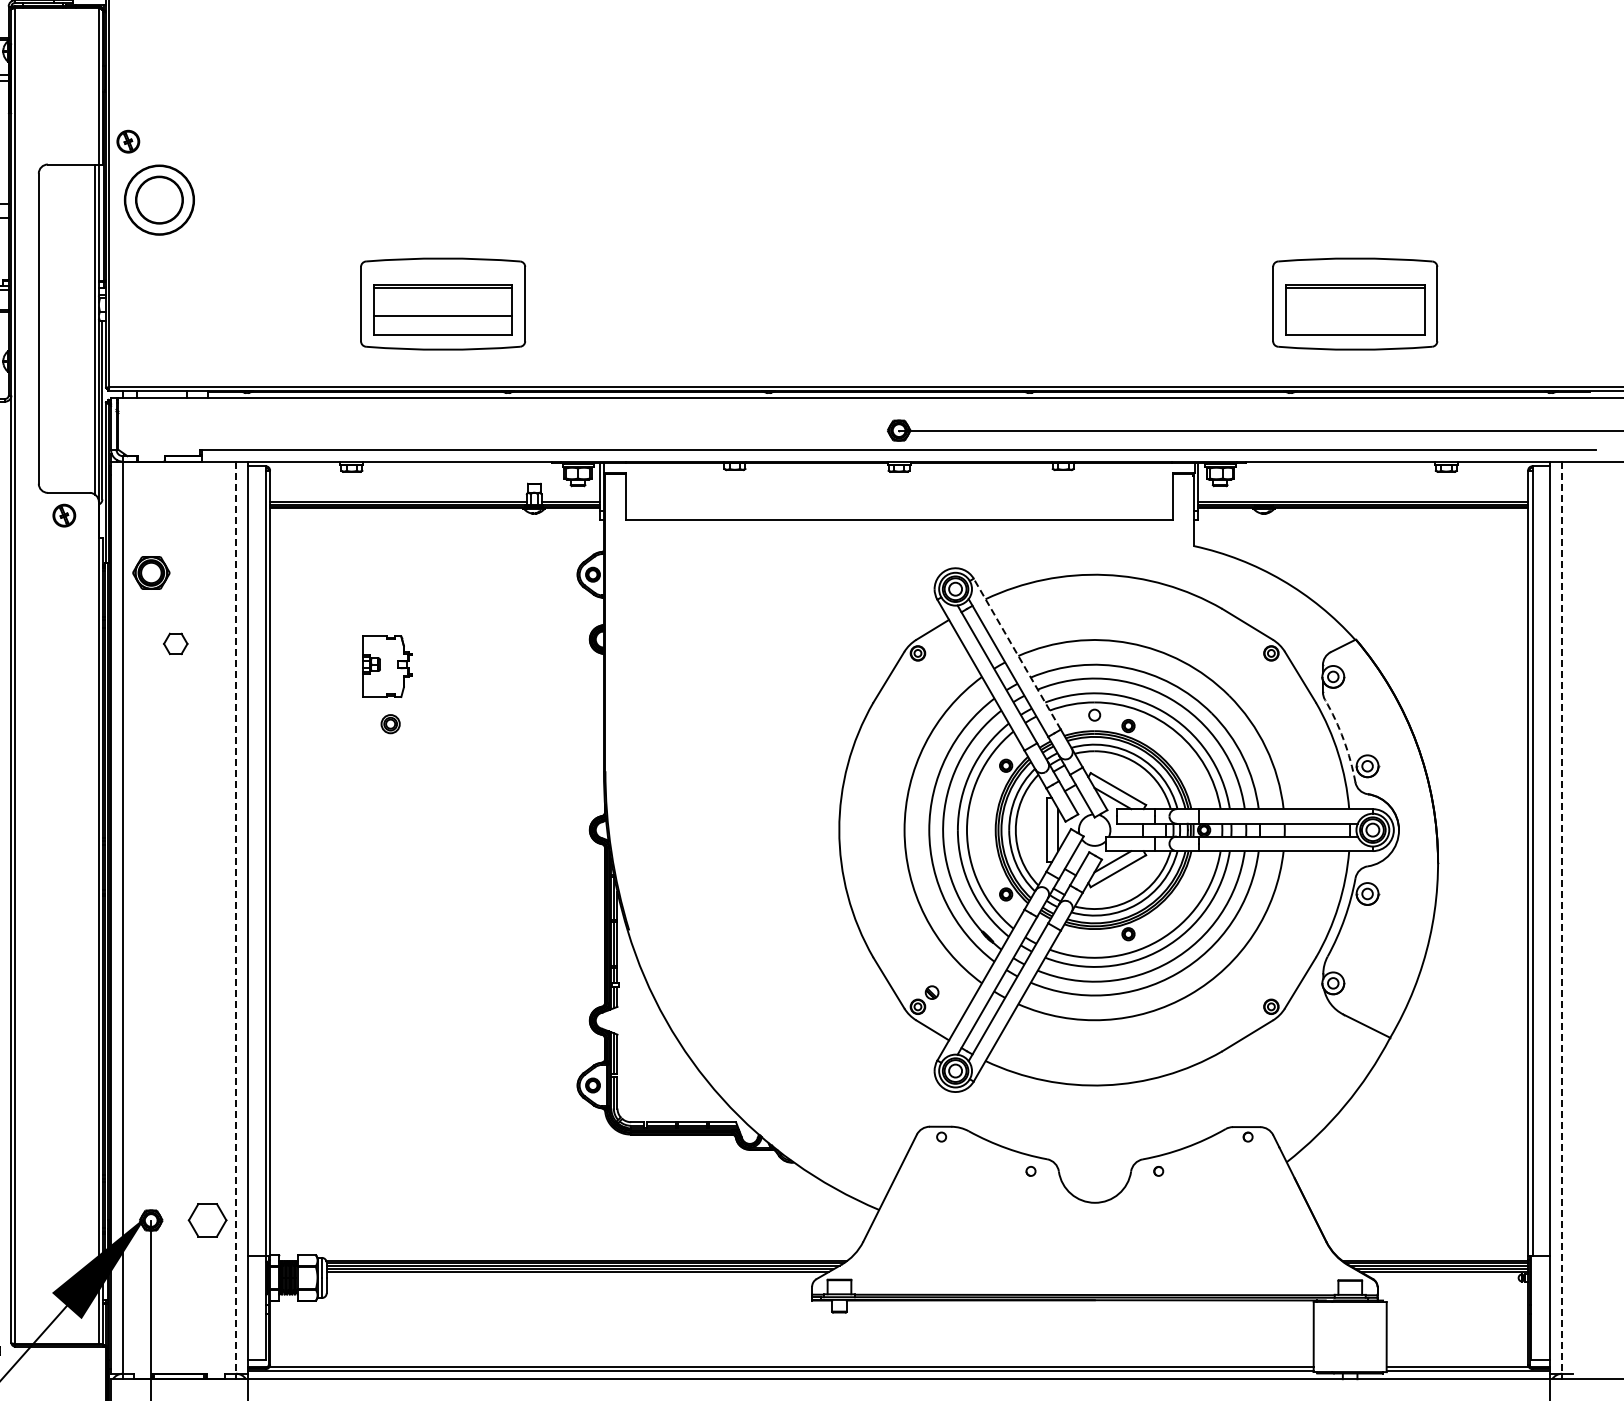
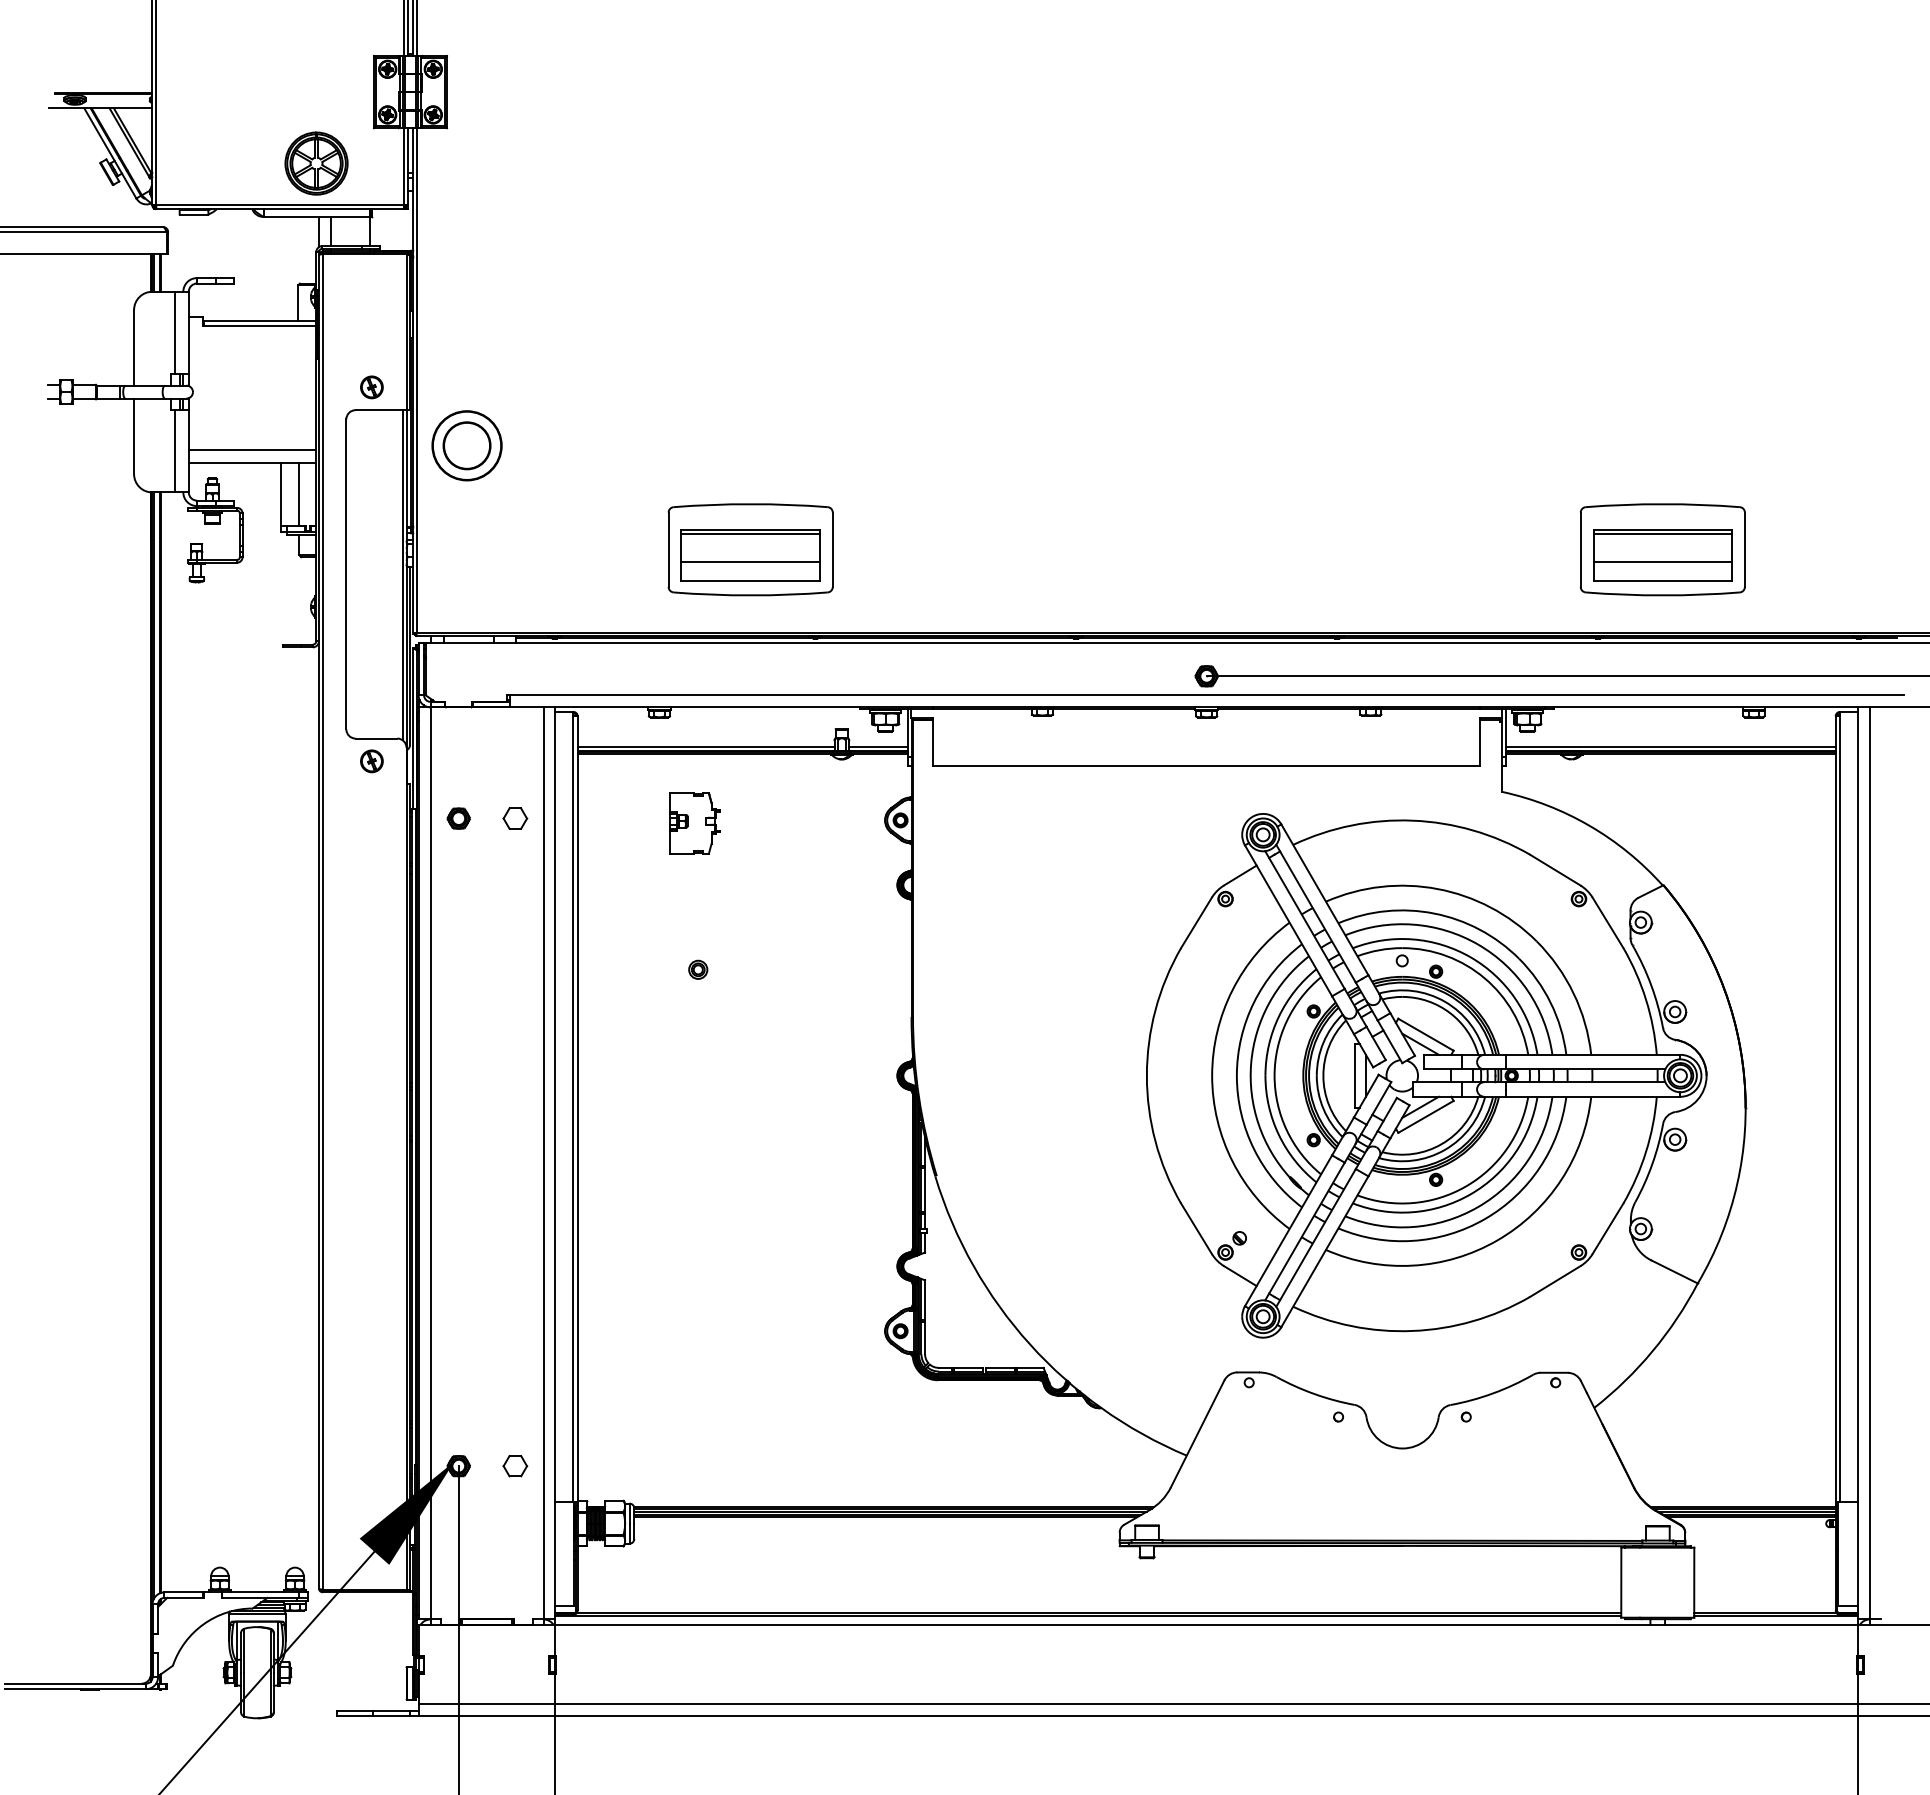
part: (127, 141) -> (371, 387), moved
line: (1354, 316) -> (1662, 562), added
part: (150, 572) -> (458, 818), size x0.62
part: (175, 643) -> (515, 818), moved
line: (1016, 653) -> (1324, 899), dashed -> solid
part: (386, 666) -> (694, 823), moved
arc: (1343, 739) -> (1651, 985), dashed -> solid
line: (235, 917) -> (543, 1163), dashed -> solid
line: (1561, 917) -> (1869, 1163), dashed -> solid
part: (207, 1220) -> (515, 1466), size x0.62

